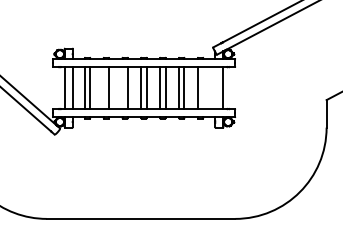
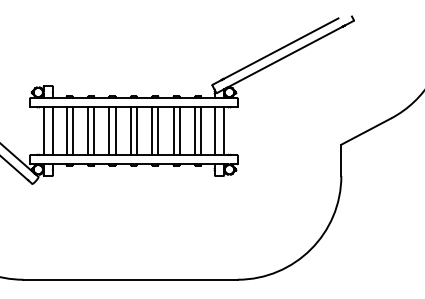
line: (104, 87) -> (88, 130), added
line: (122, 87) -> (109, 130), added
line: (203, 87) -> (201, 130), added
line: (214, 87) -> (214, 130), added

